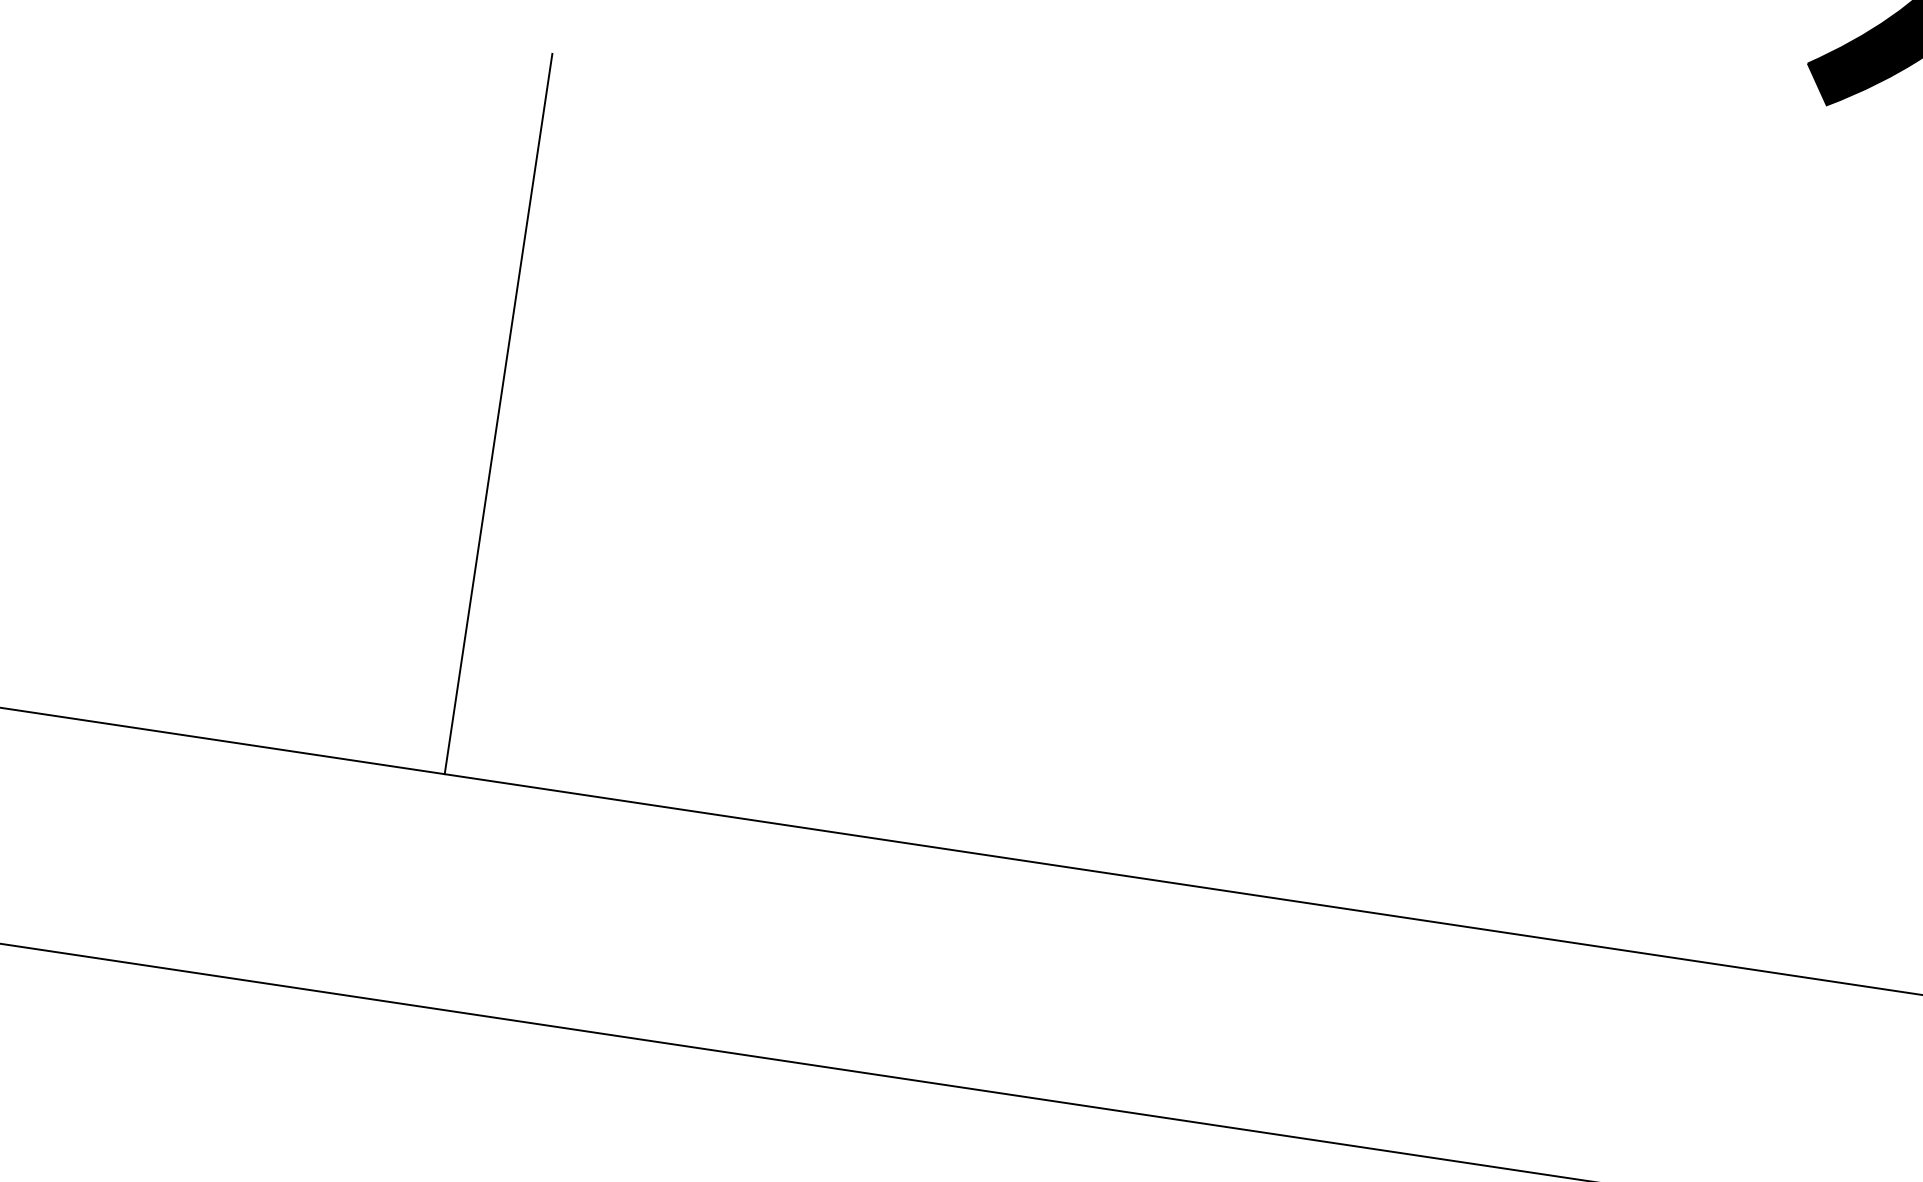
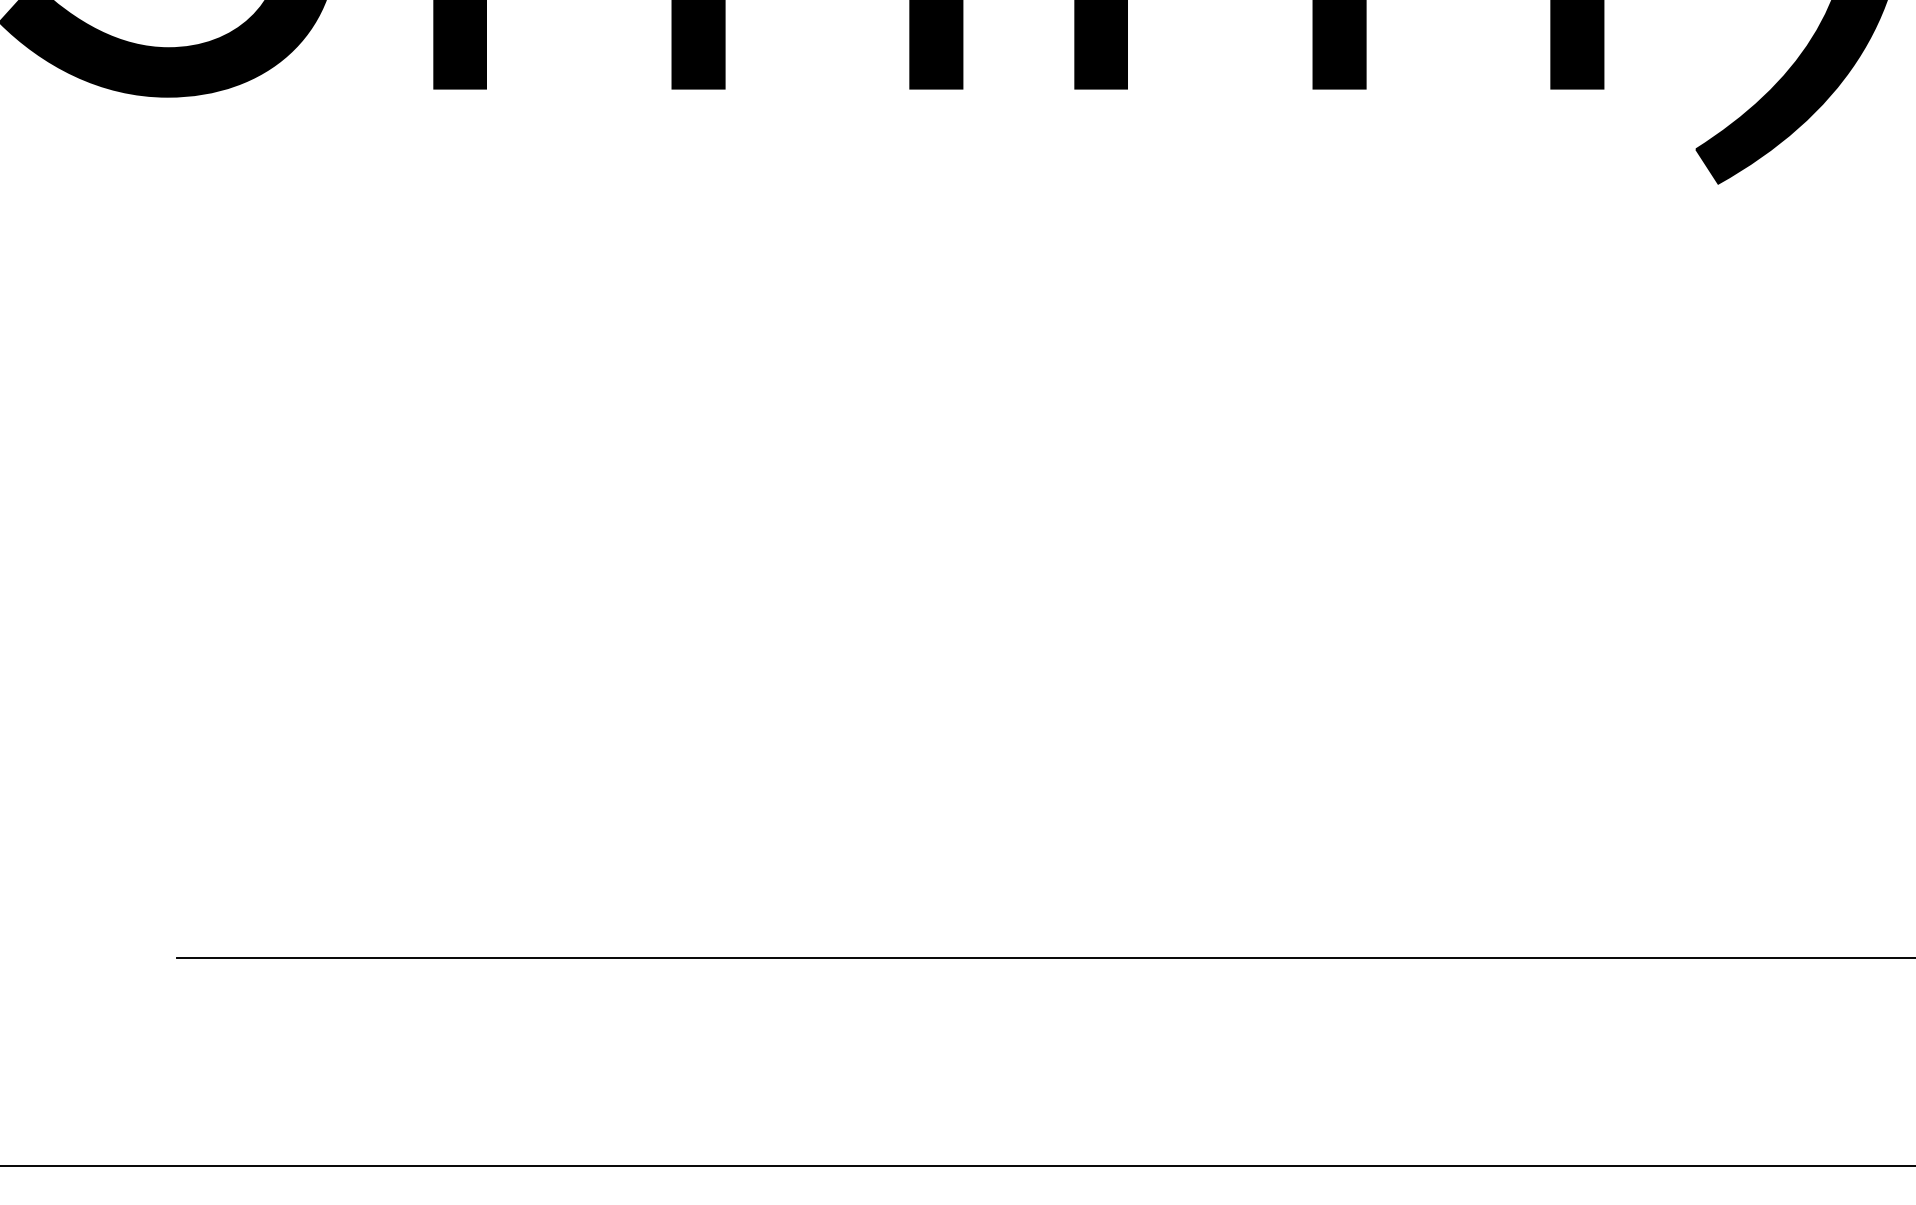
line: (498, 413) -> (584, 631), removed

